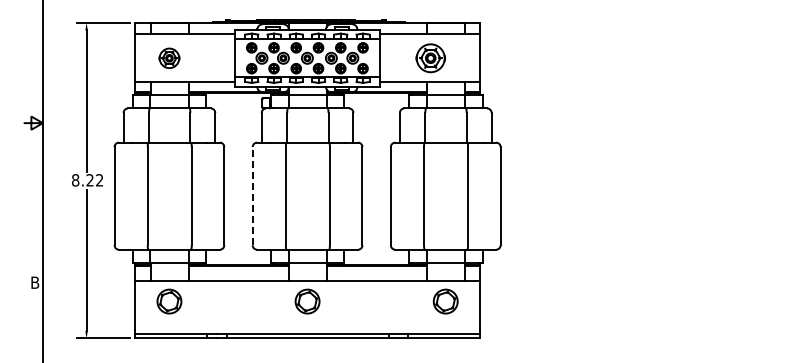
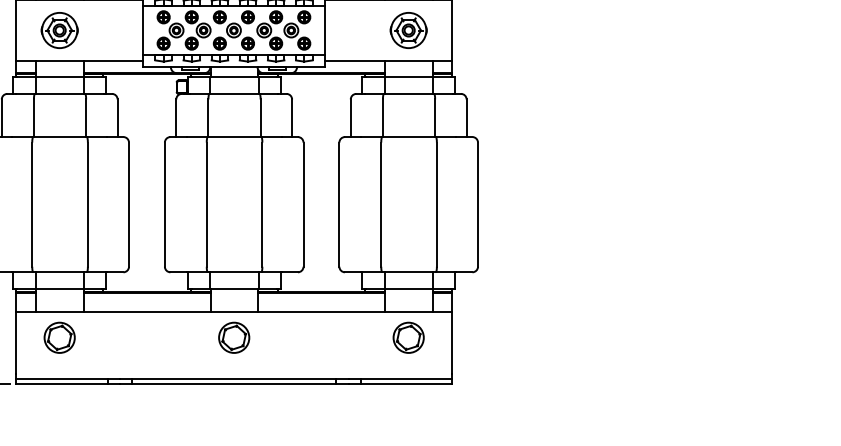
part: (169, 58) -> (59, 30), size x1.43
part: (430, 58) -> (408, 30), moved
line: (252, 195) -> (164, 203), dashed -> solid

